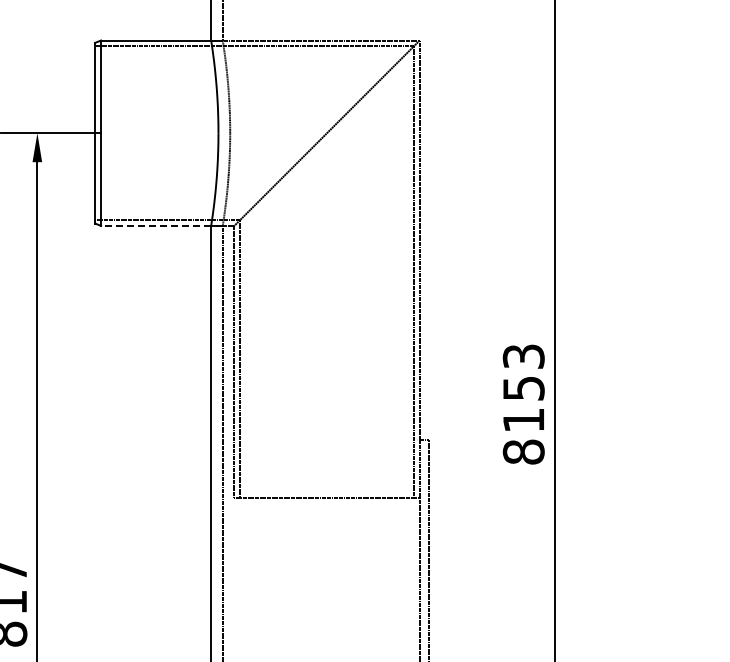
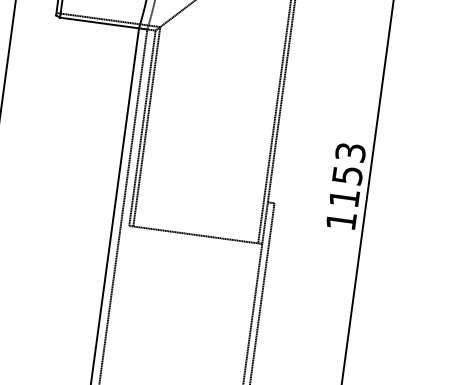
line: (155, 225) -> (99, 22), dashed -> solid
text: (523, 451) -> (341, 220), 8153 -> 1153

